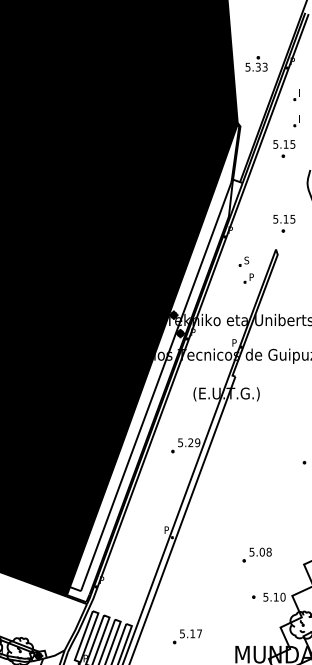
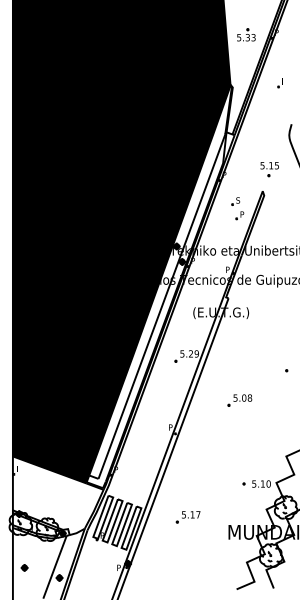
part: (295, 95) -> (279, 61), removed
part: (284, 148) -> (269, 106), removed
part: (256, 555) -> (239, 400), moved

